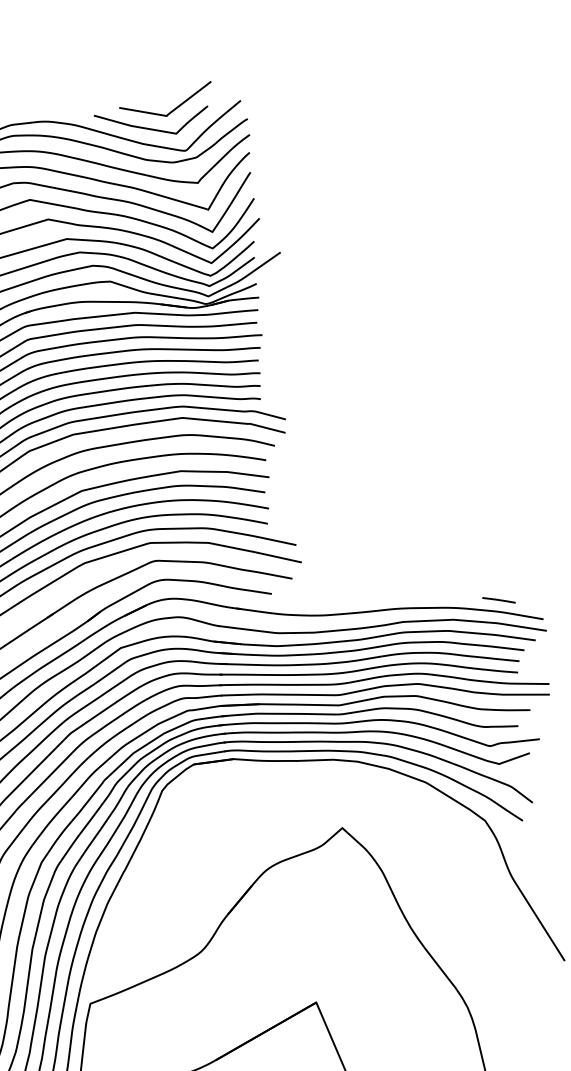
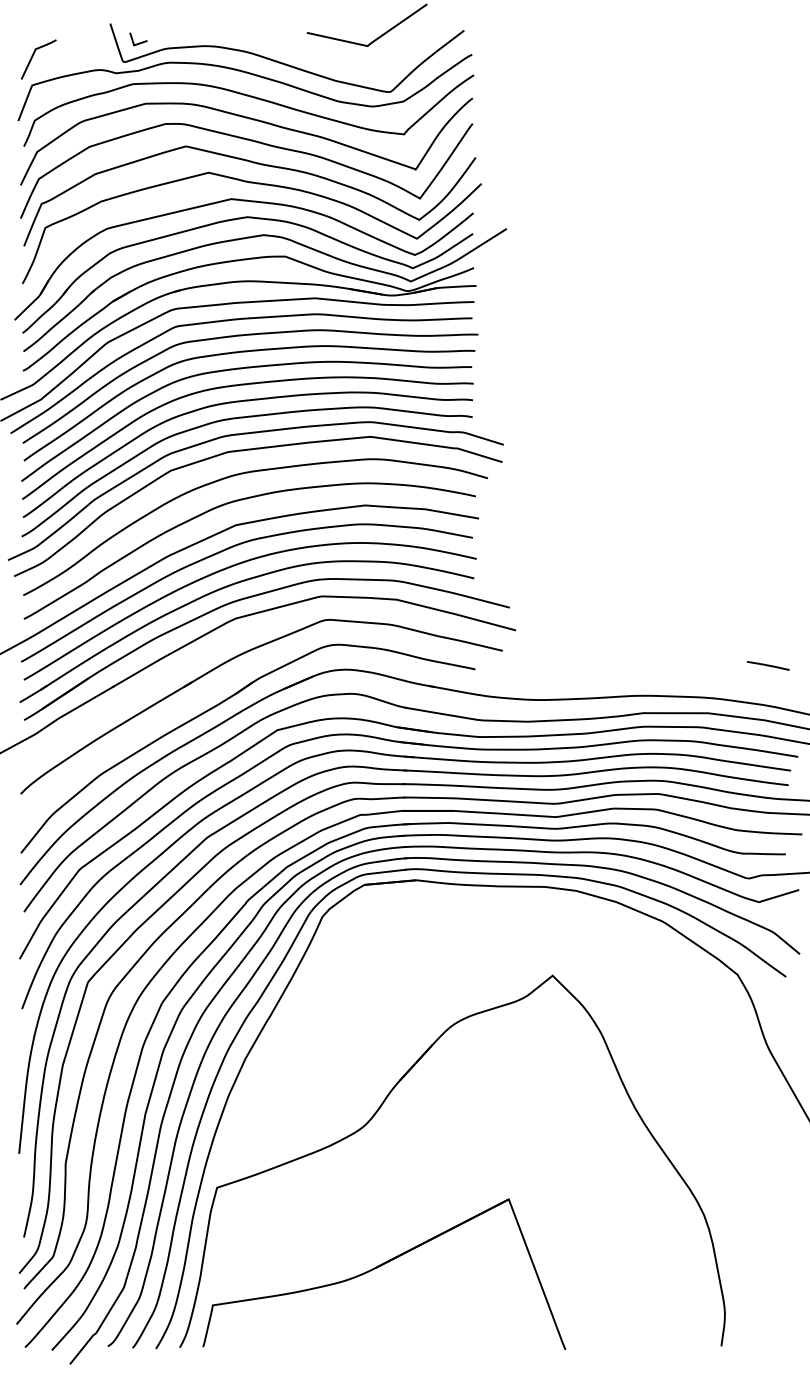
curve: (148, 127) -> (343, 60), removed
line: (498, 600) -> (767, 665), moved

